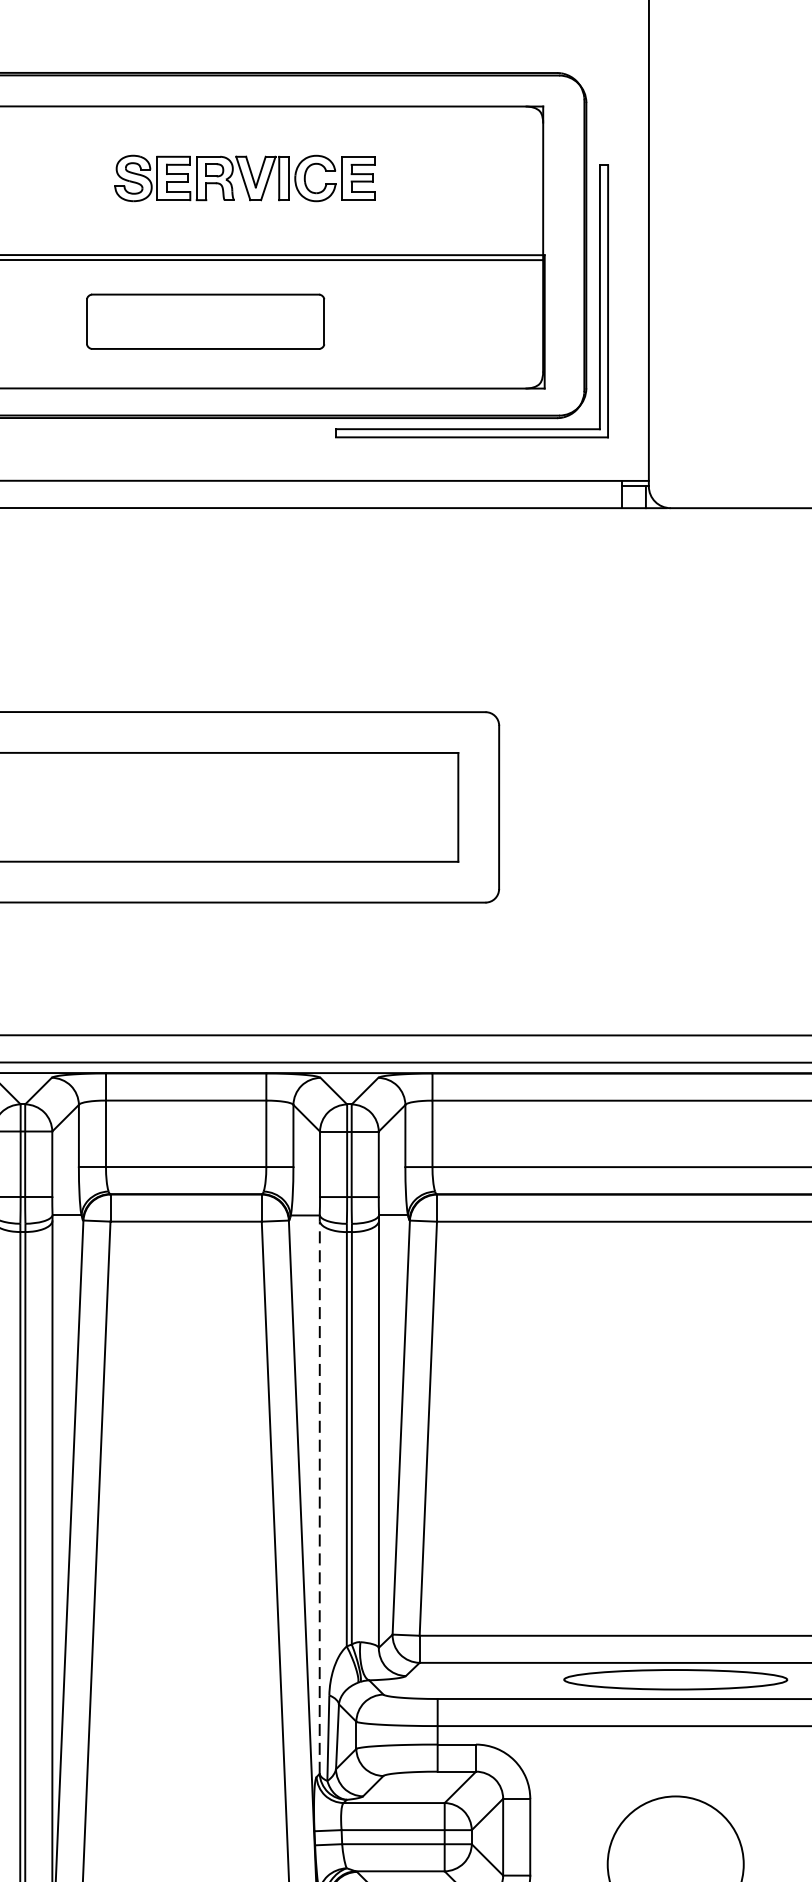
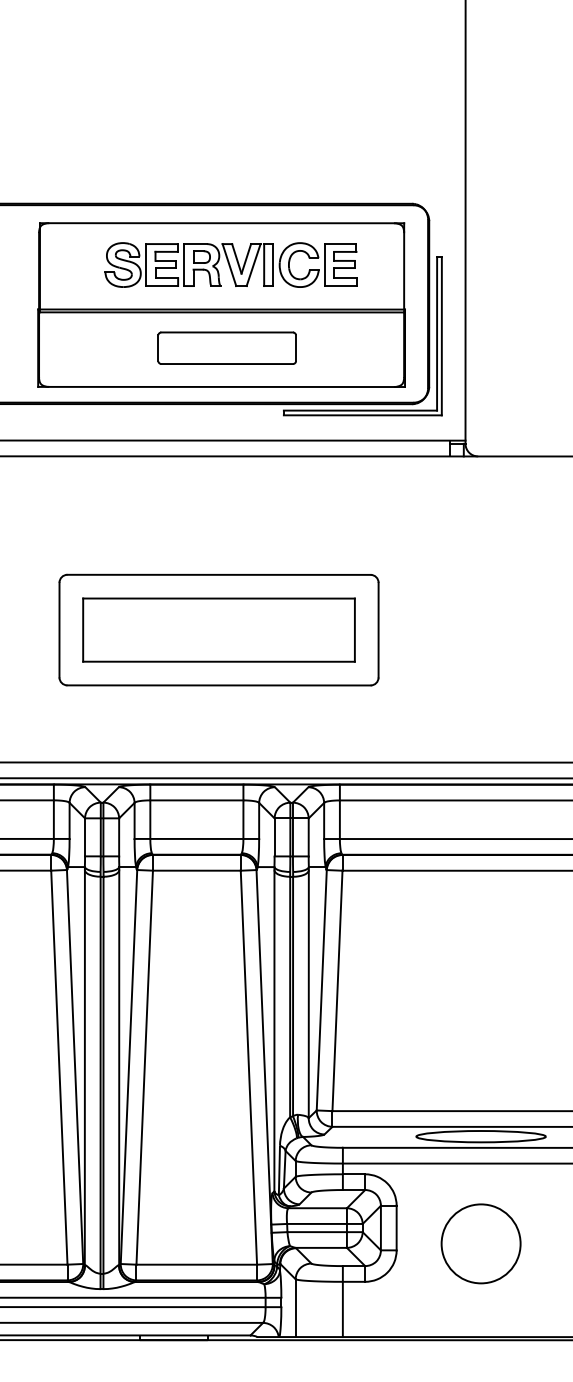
part: (244, 177) -> (230, 264), size x1.67
part: (204, 320) -> (226, 347), moved
line: (319, 1496) -> (274, 1030), dashed -> solid

